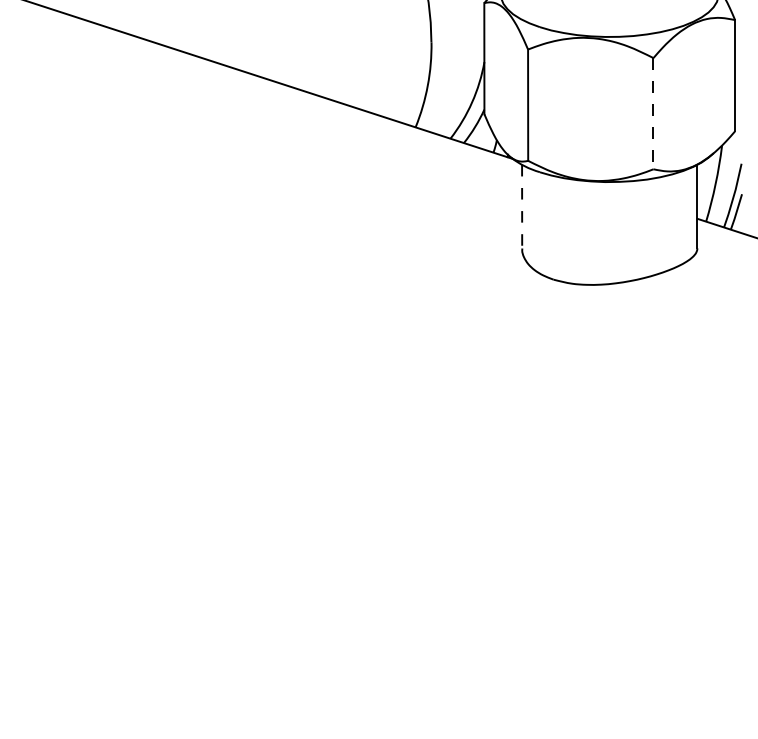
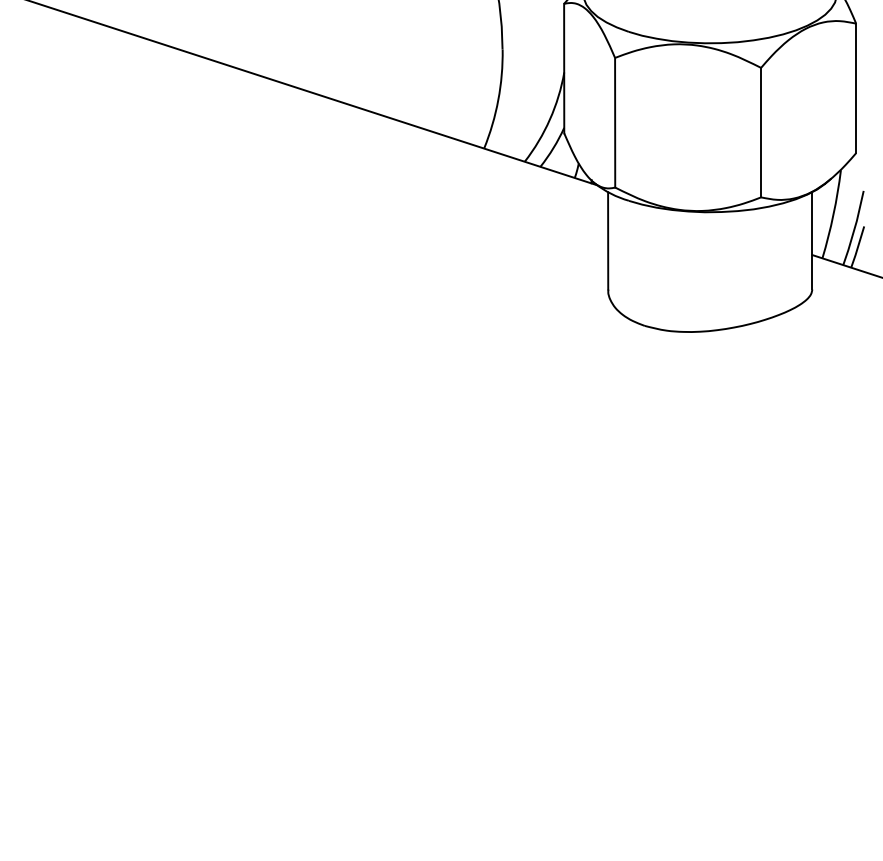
line: (653, 113) -> (761, 132), dashed -> solid
line: (522, 206) -> (608, 240), dashed -> solid

